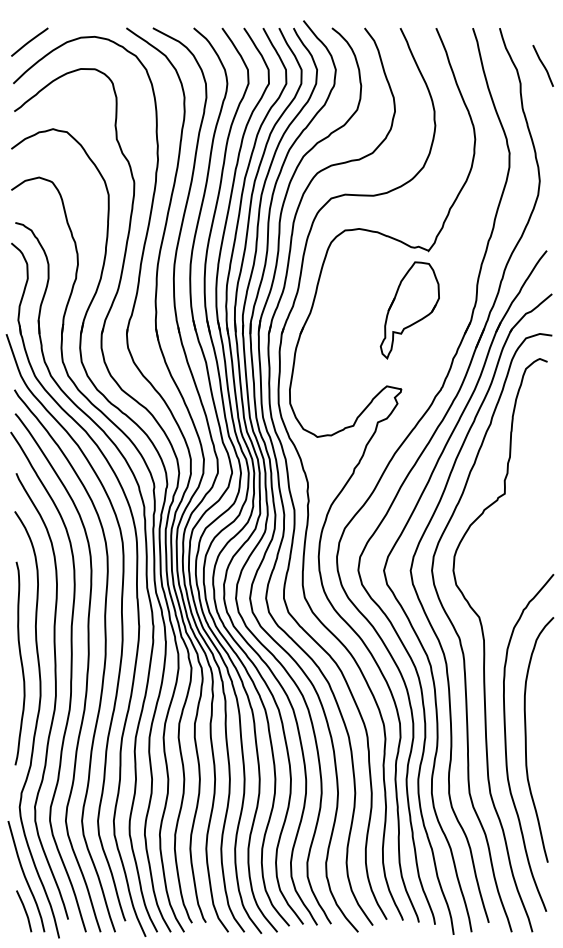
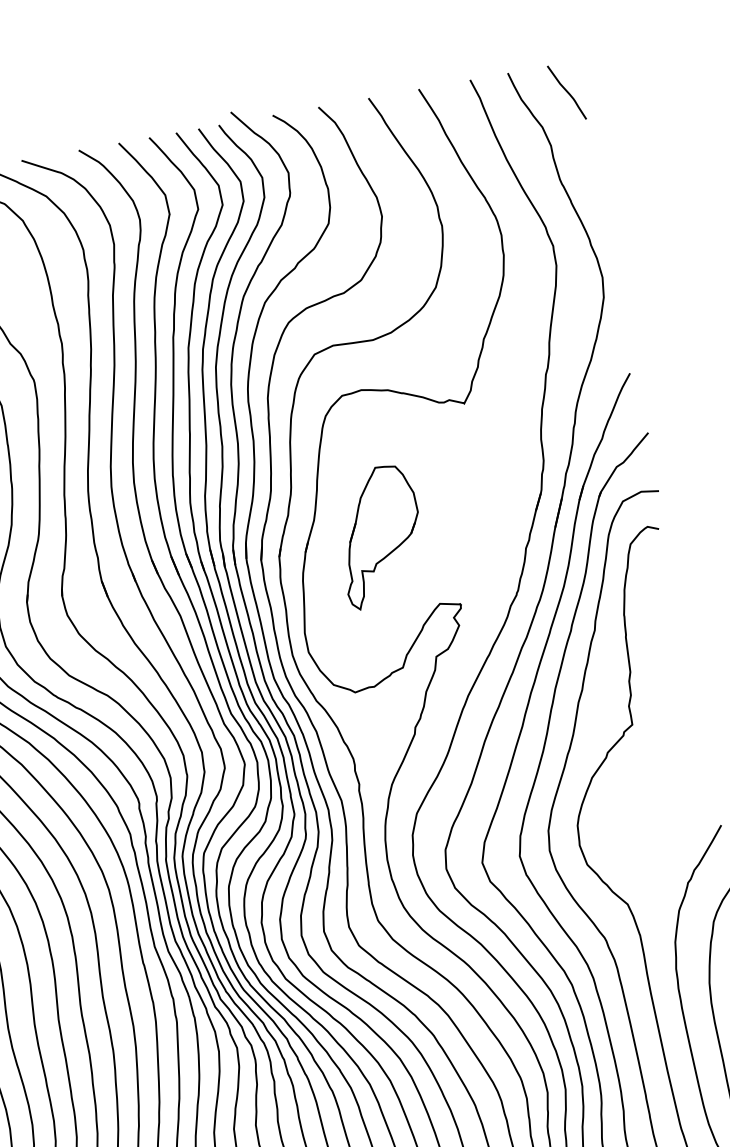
curve: (542, 65) -> (565, 92), moved
part: (409, 310) -> (379, 536), moved

